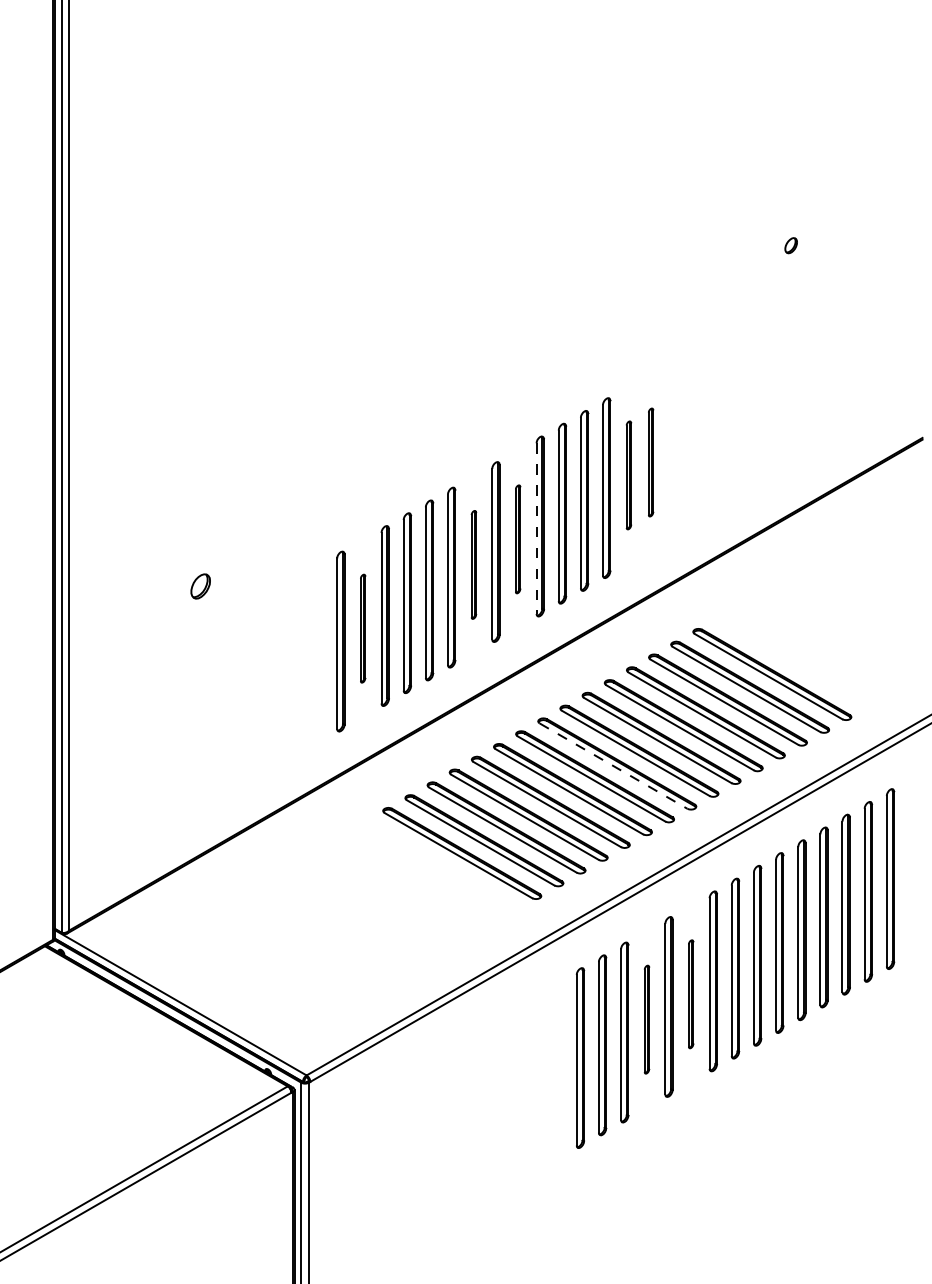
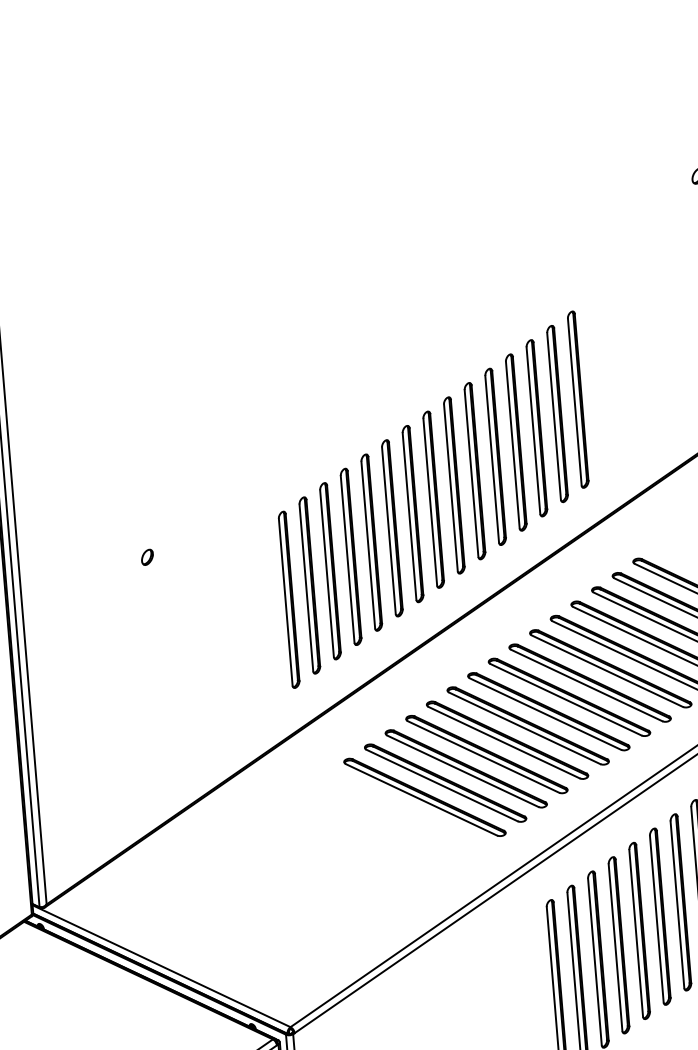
part: (650, 462) -> (577, 399), size x1.67
part: (628, 475) -> (557, 414), size x1.67
line: (536, 529) -> (471, 474), dashed -> solid
part: (517, 539) -> (453, 485), size x1.67
part: (473, 564) -> (412, 513), size x1.67
part: (200, 586) -> (147, 557), size x0.62
part: (362, 628) -> (309, 585), size x1.67
line: (614, 766) -> (566, 700), dashed -> solid
part: (690, 994) -> (659, 917), size x1.67
part: (646, 1019) -> (618, 945), size x1.67

